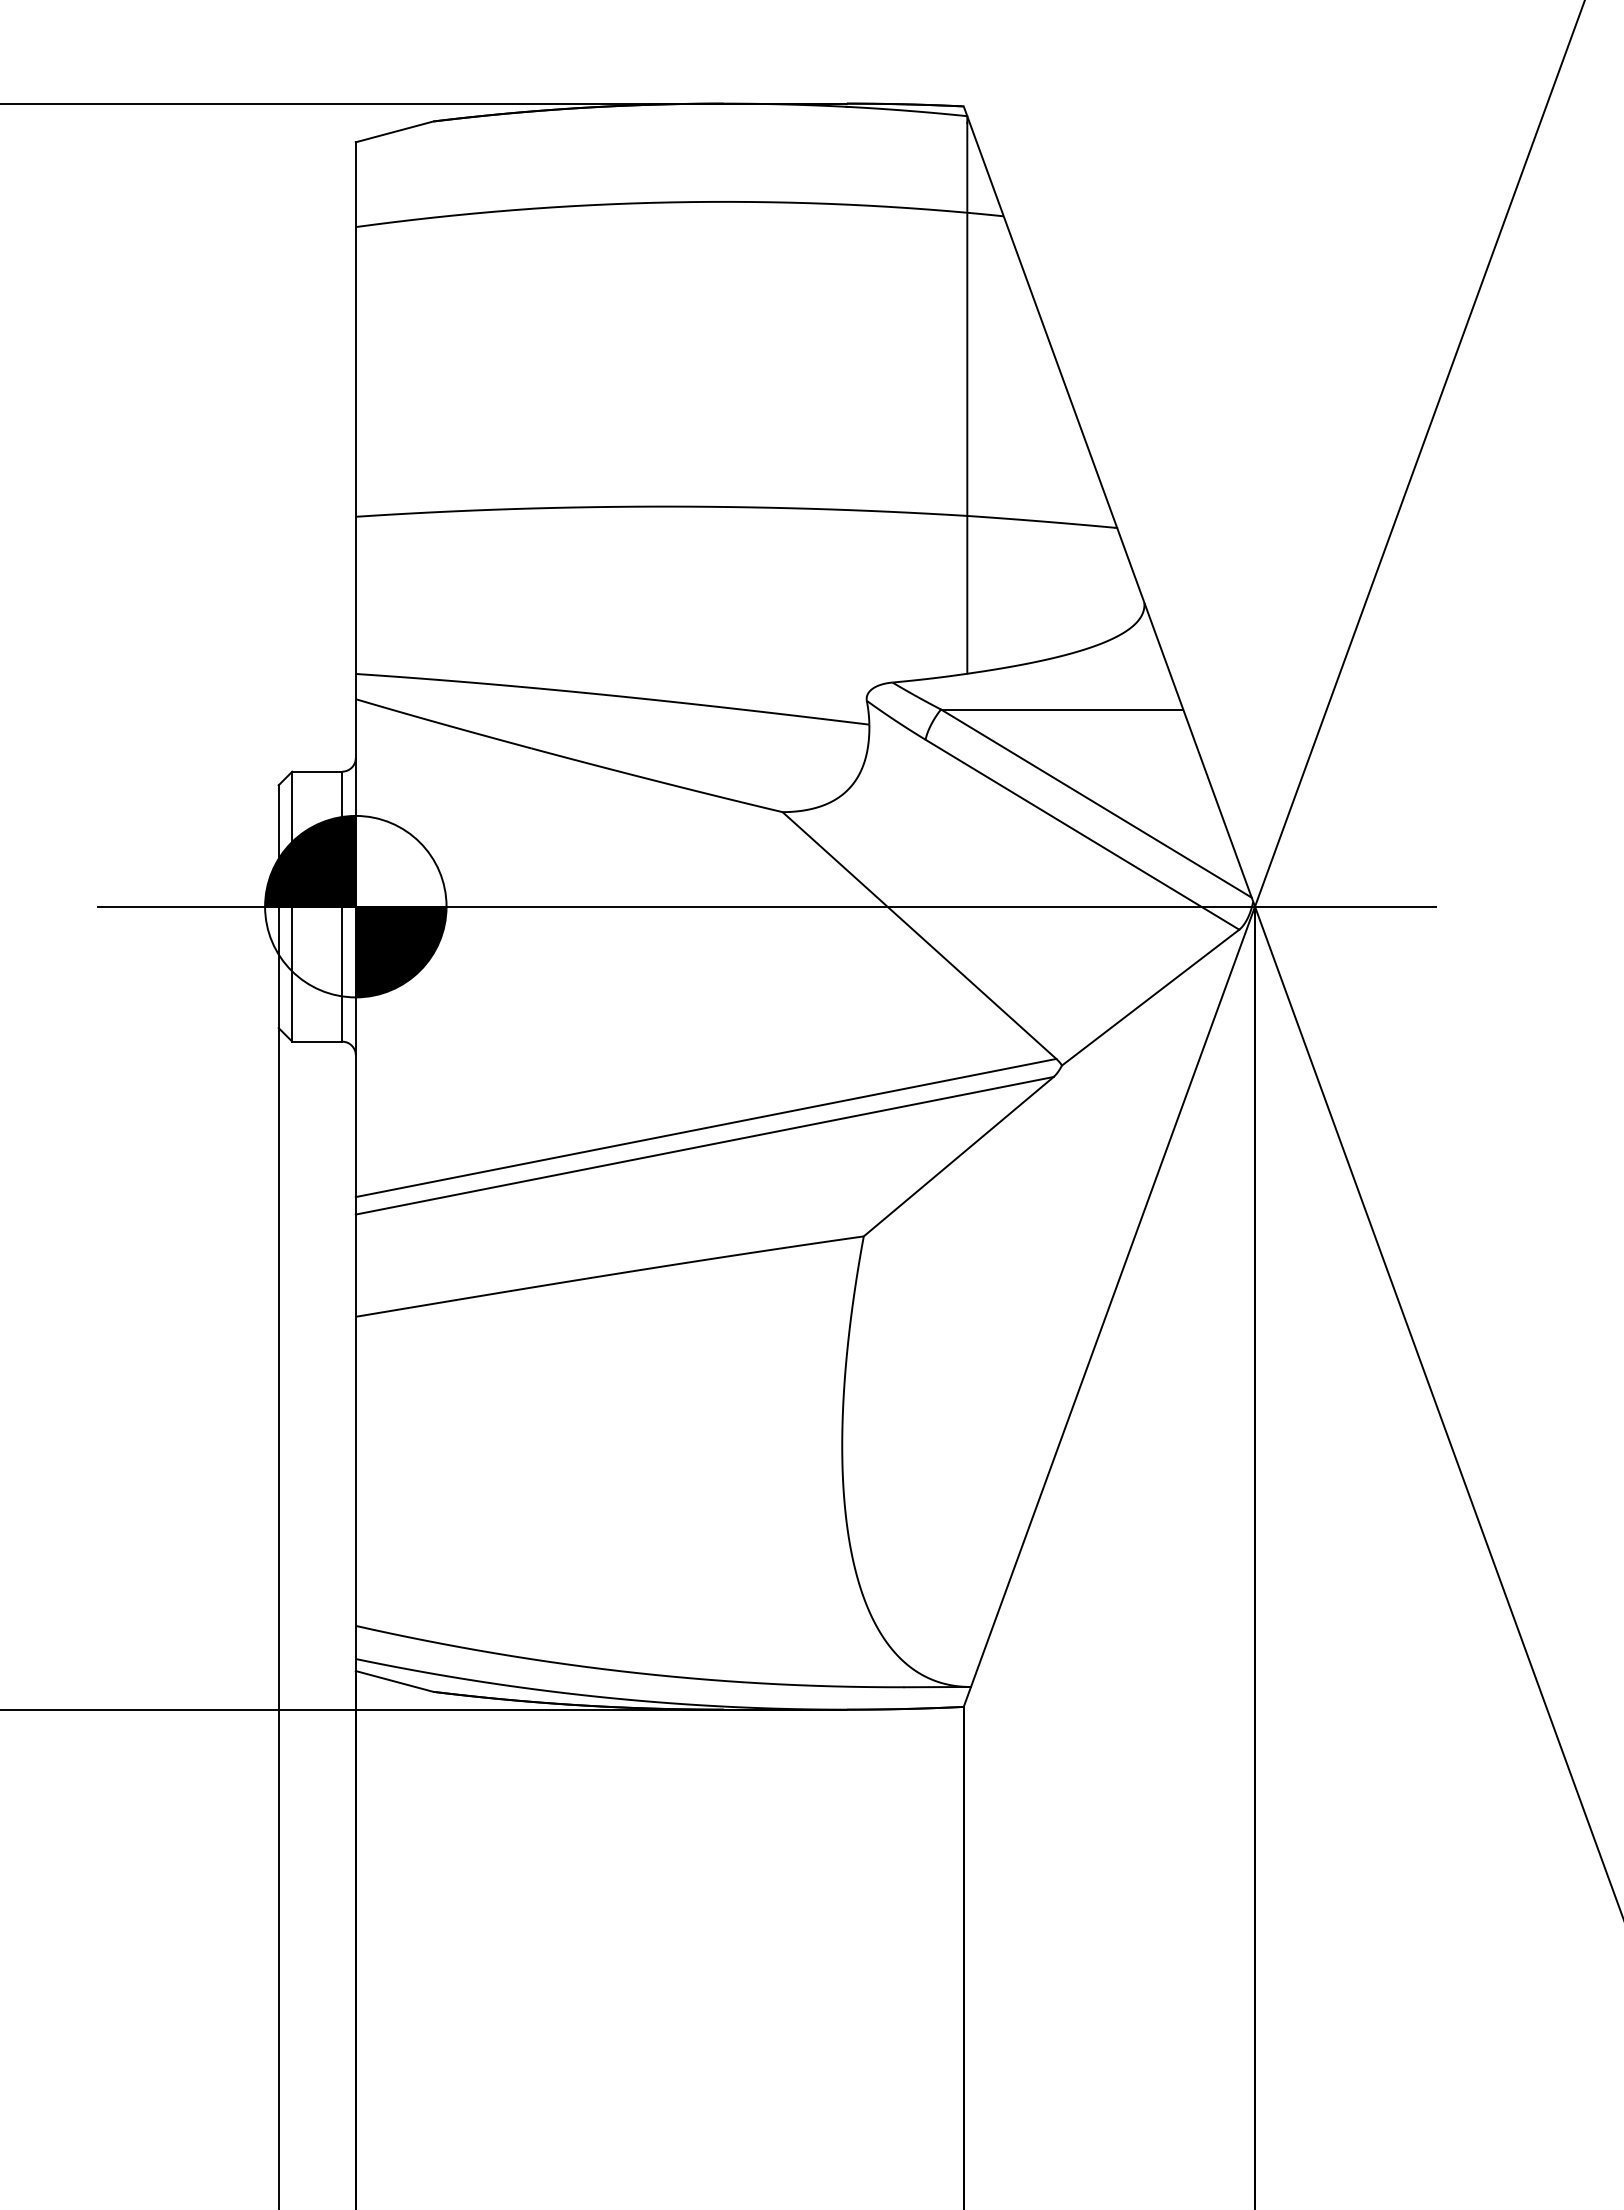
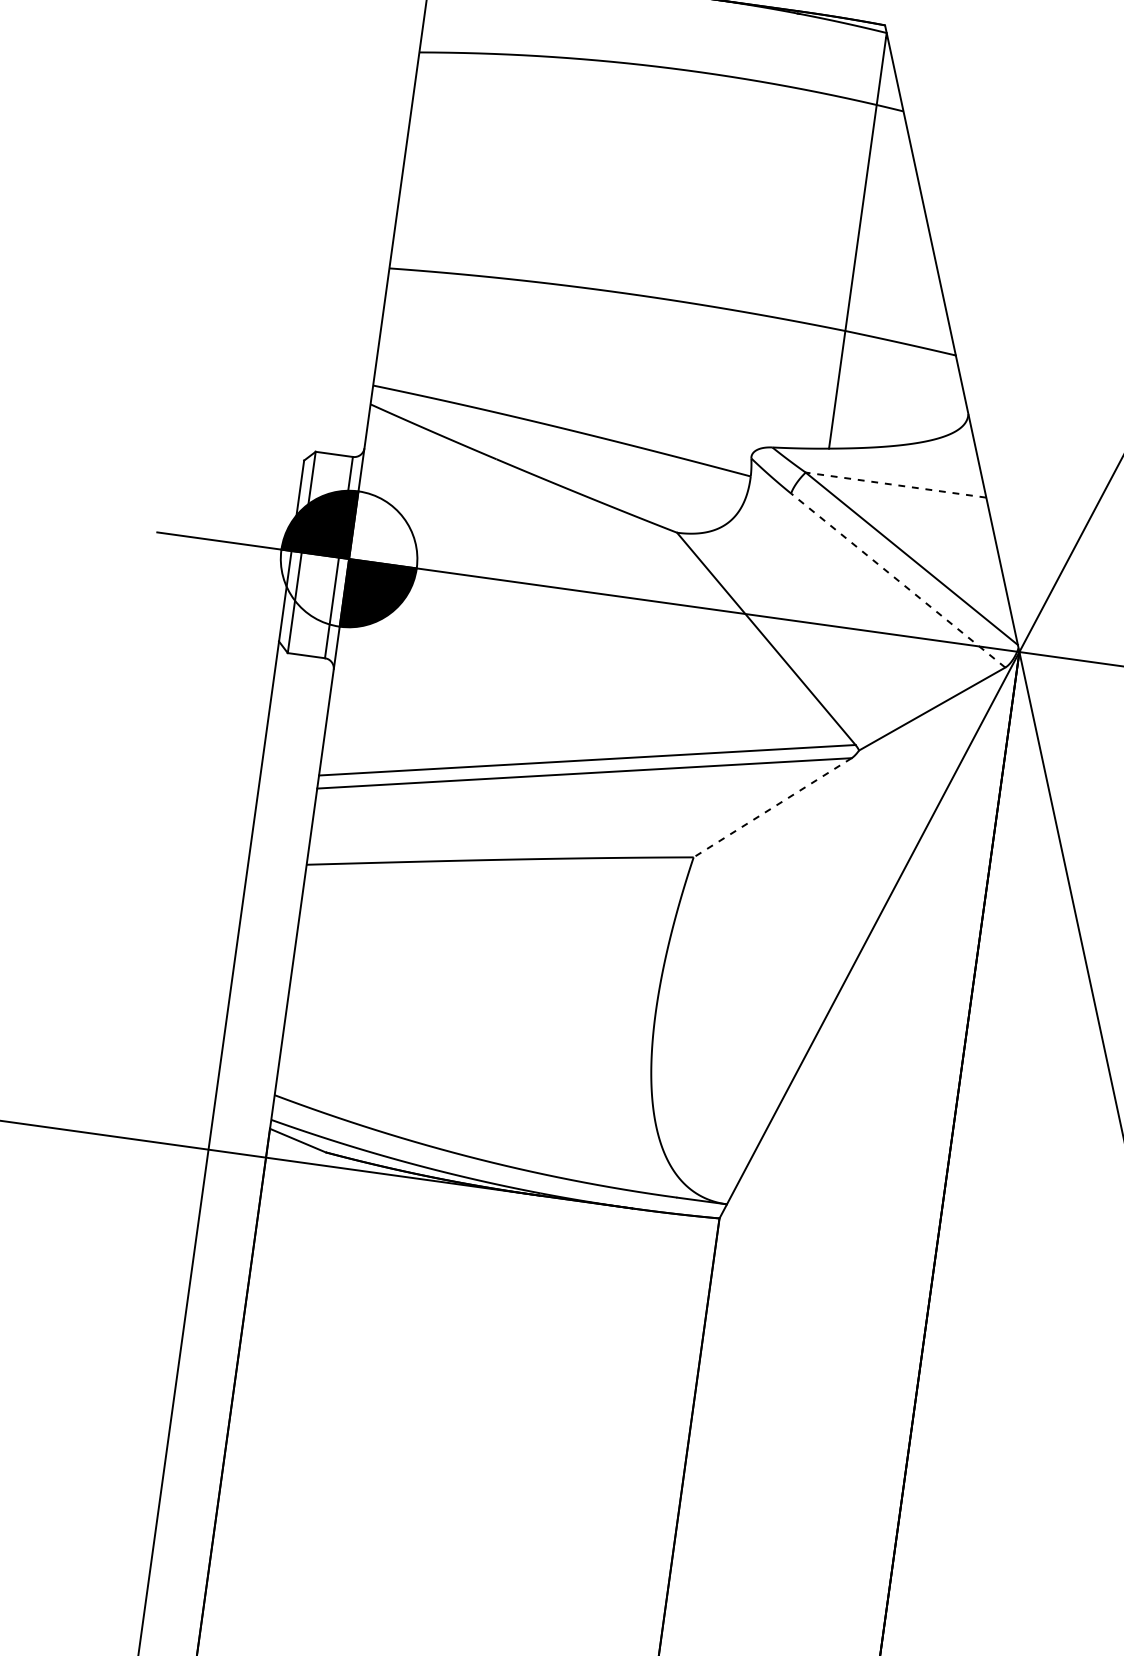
line: (1061, 709) -> (895, 485), solid -> dashed
line: (1082, 834) -> (898, 580), solid -> dashed
line: (958, 1156) -> (772, 807), solid -> dashed

